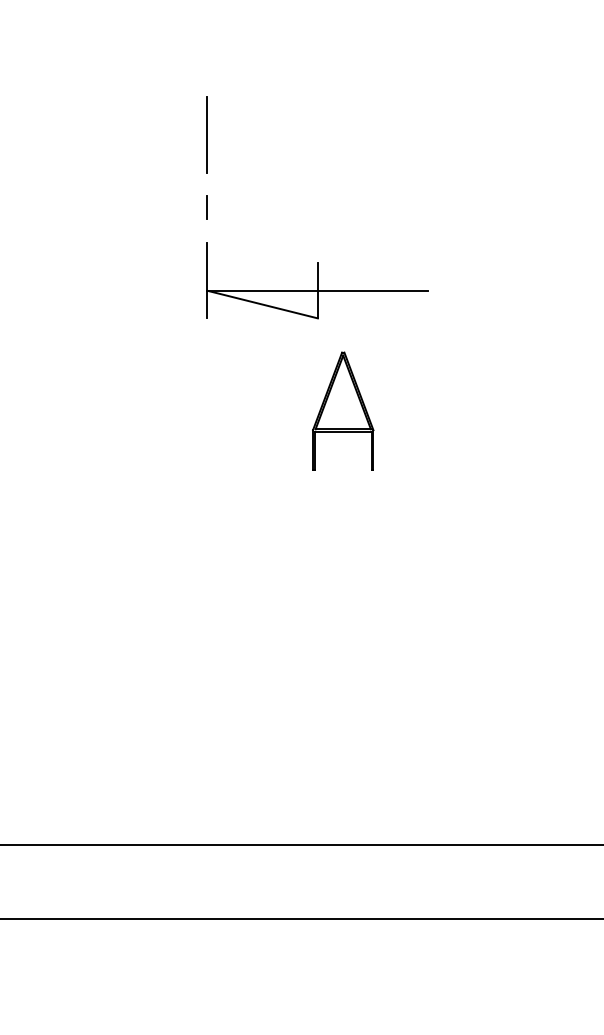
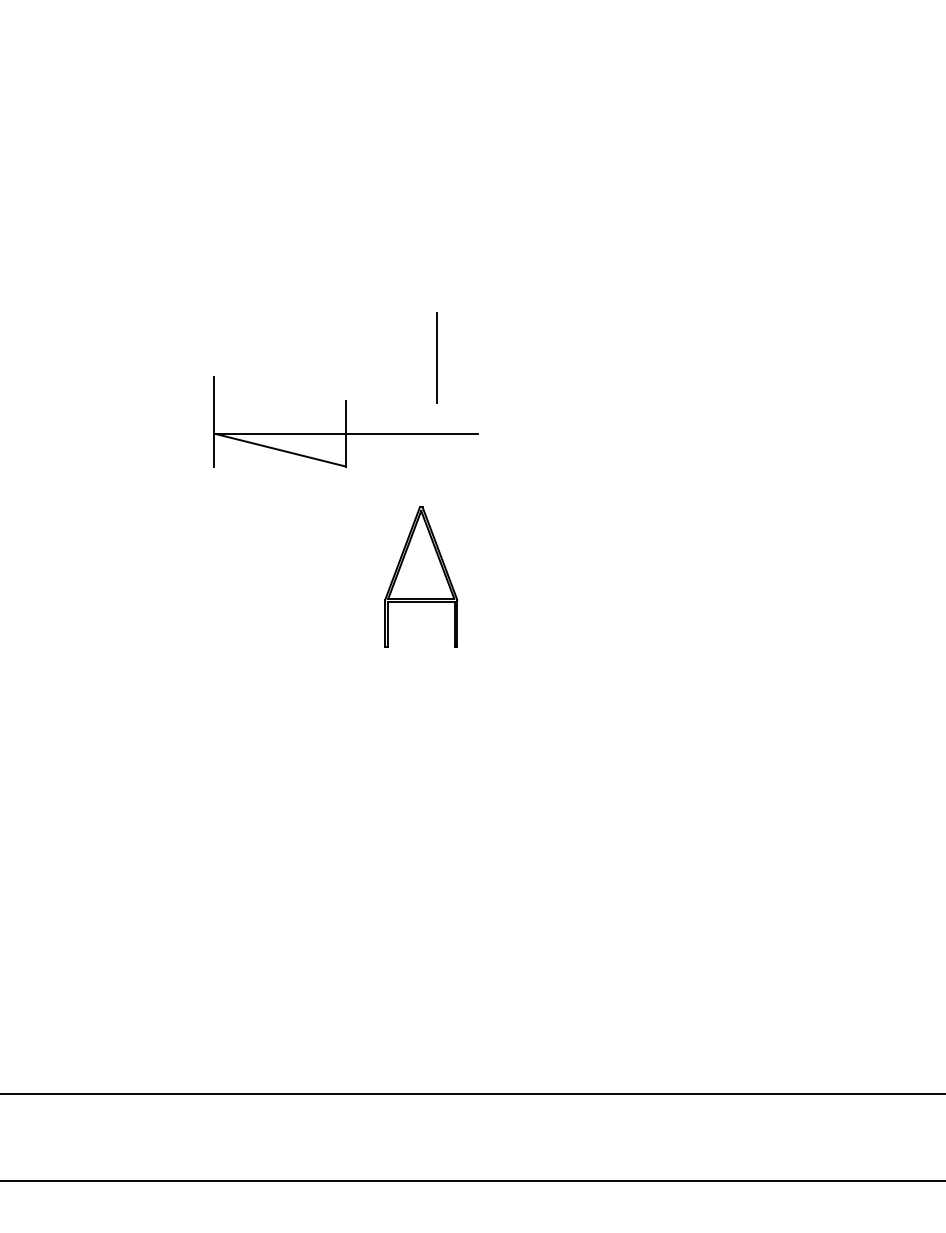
line: (206, 134) -> (436, 357), moved
line: (207, 207) -> (214, 334), removed
part: (343, 410) -> (421, 576), moved

